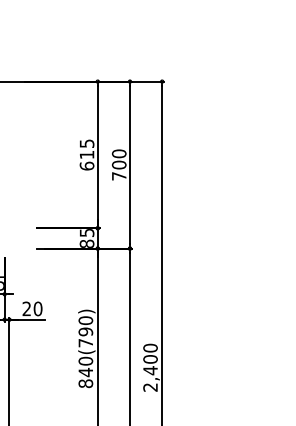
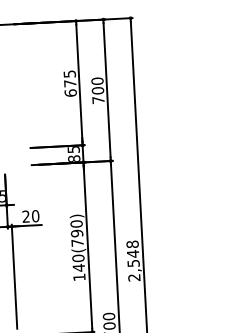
text: (86, 154) -> (69, 83), 615 -> 675
text: (150, 359) -> (133, 254), 2,400 -> 2,548
text: (85, 383) -> (79, 277), 840(790) -> 140(790)

